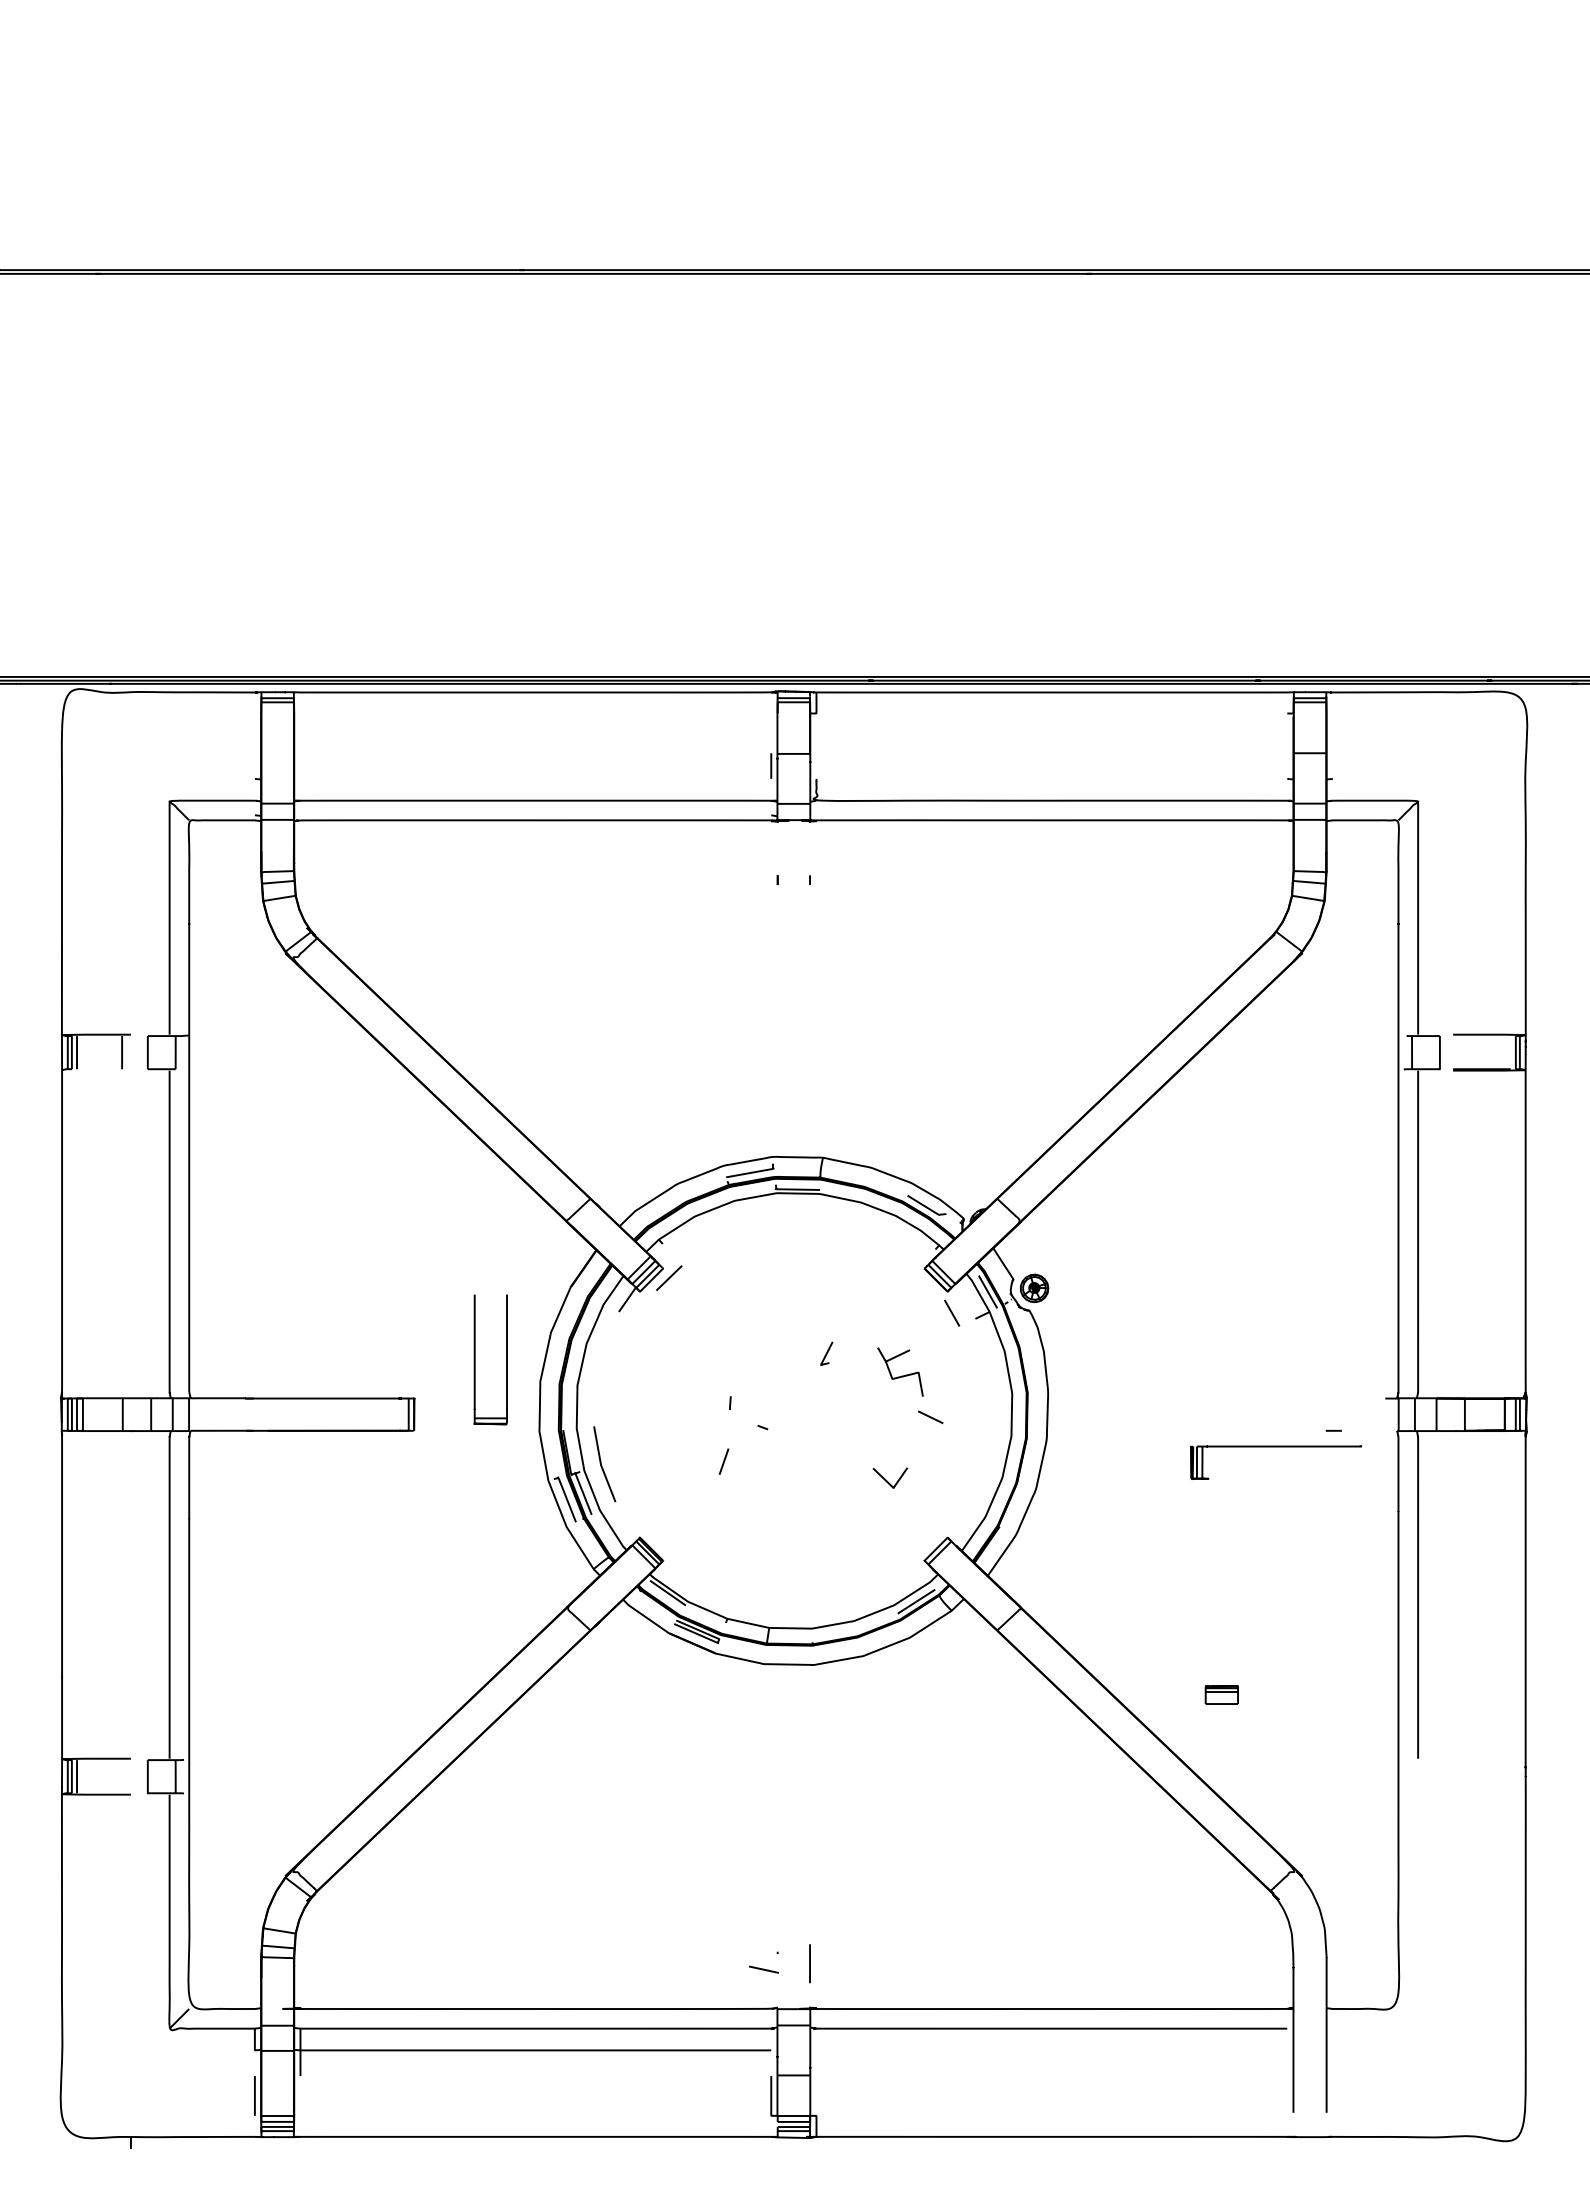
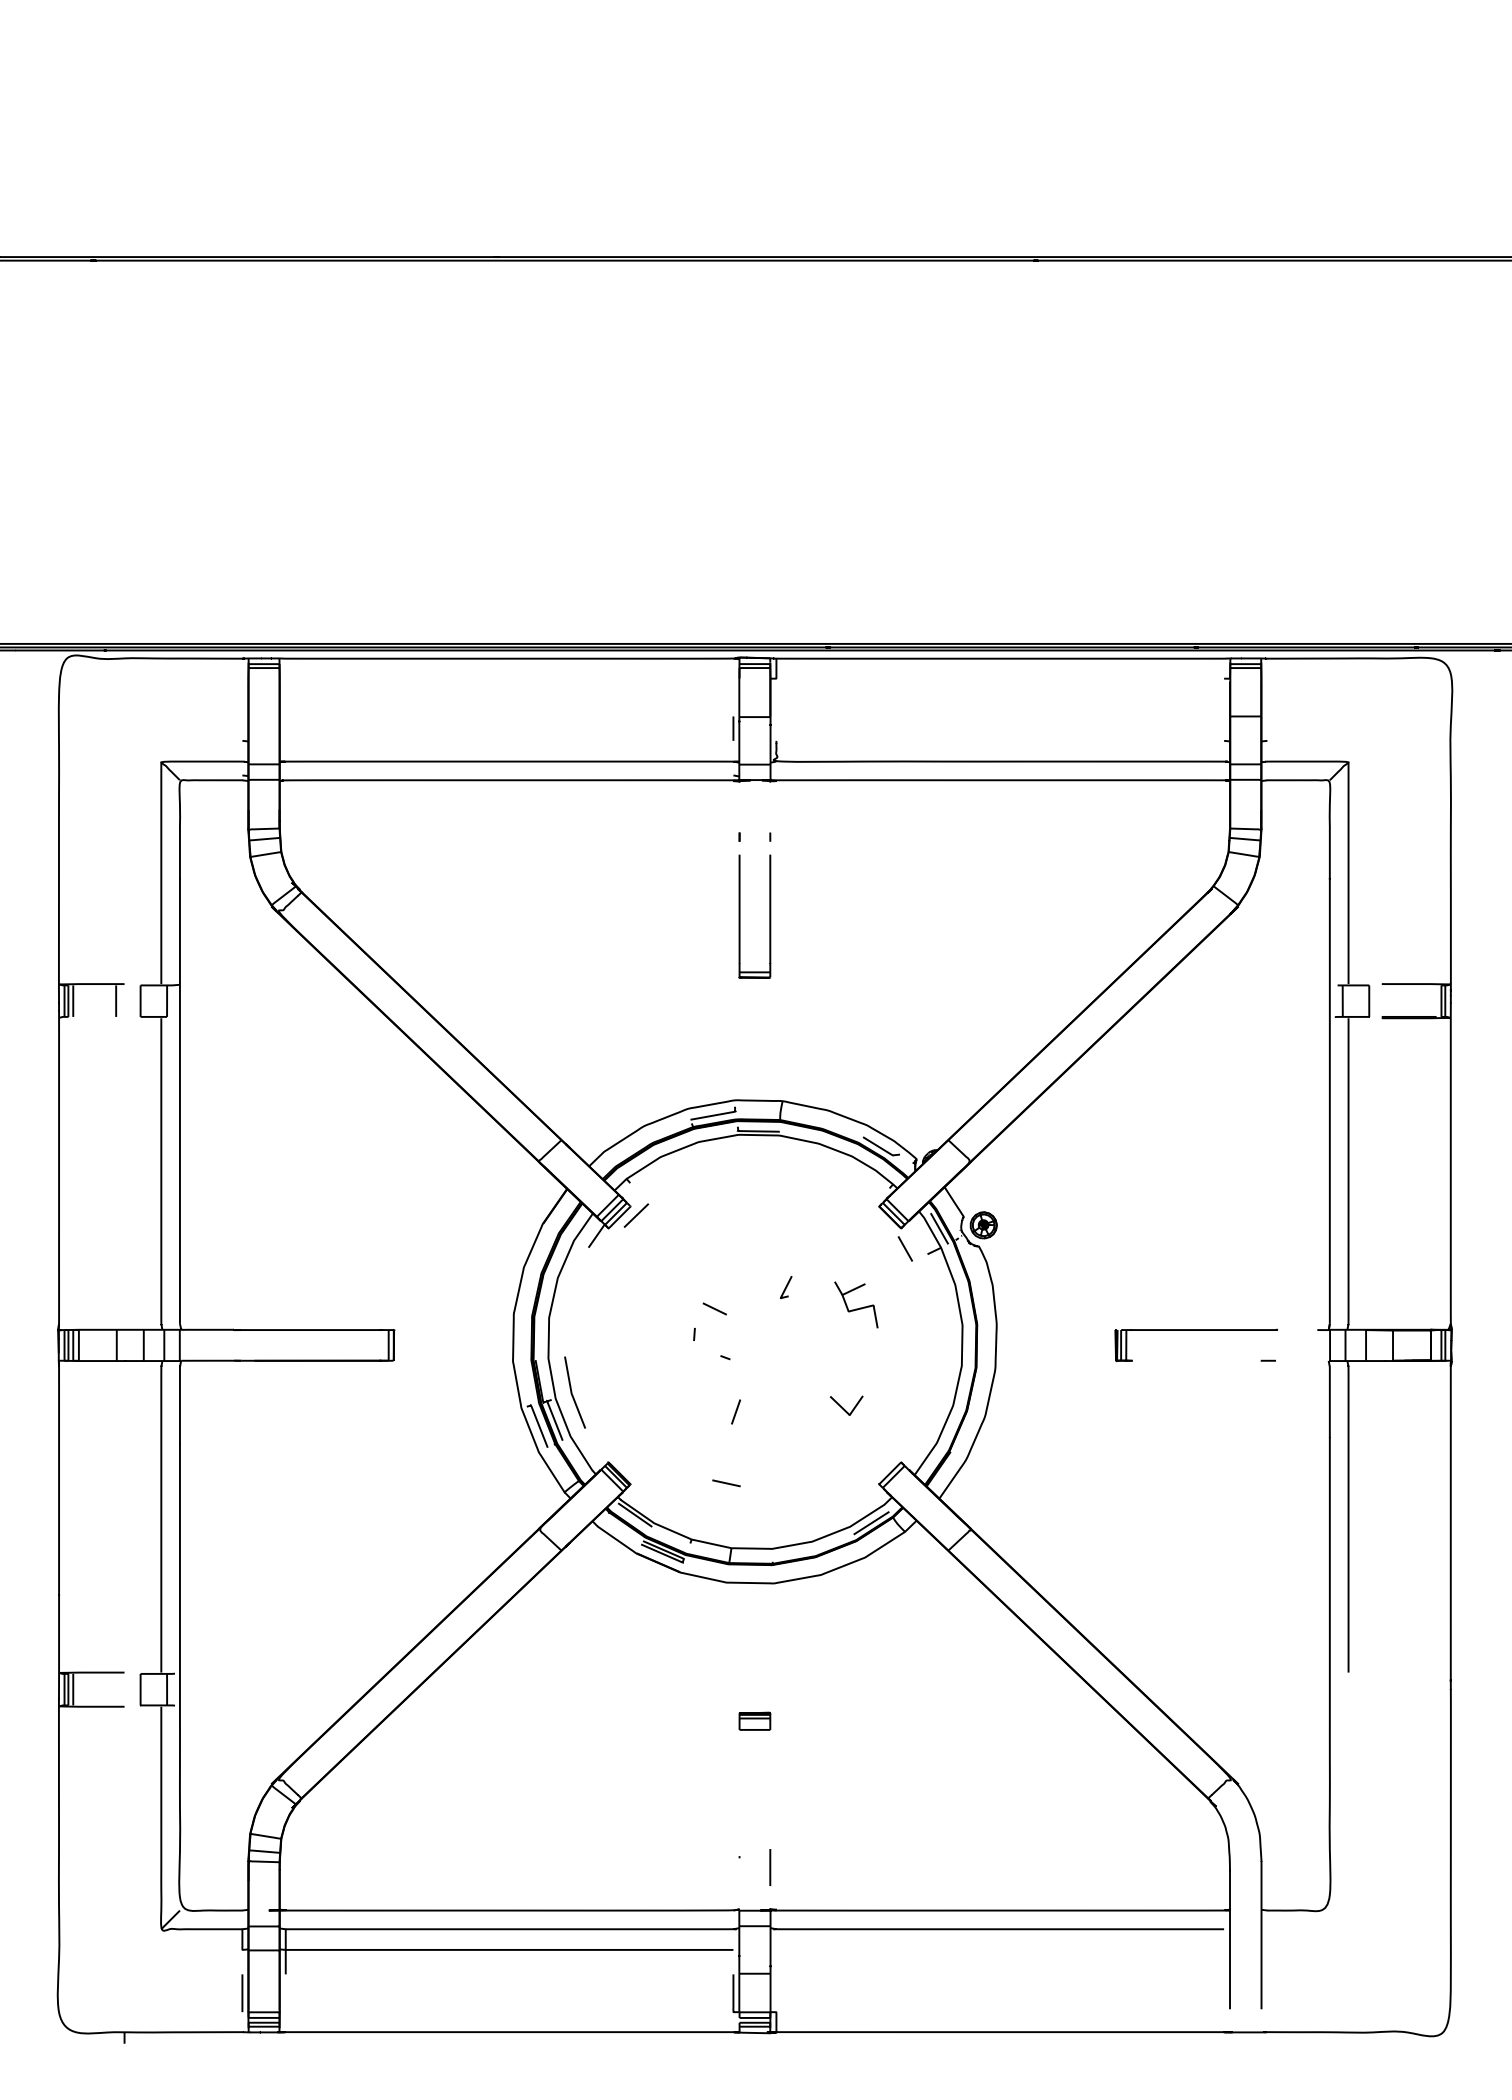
part: (475, 1359) -> (740, 916), moved
line: (930, 1417) -> (714, 1309), moved
part: (1275, 1447) -> (1195, 1330), moved
line: (723, 1461) -> (735, 1411), moved
part: (1221, 1694) -> (754, 1720), moved
line: (763, 1969) -> (726, 1483), moved

